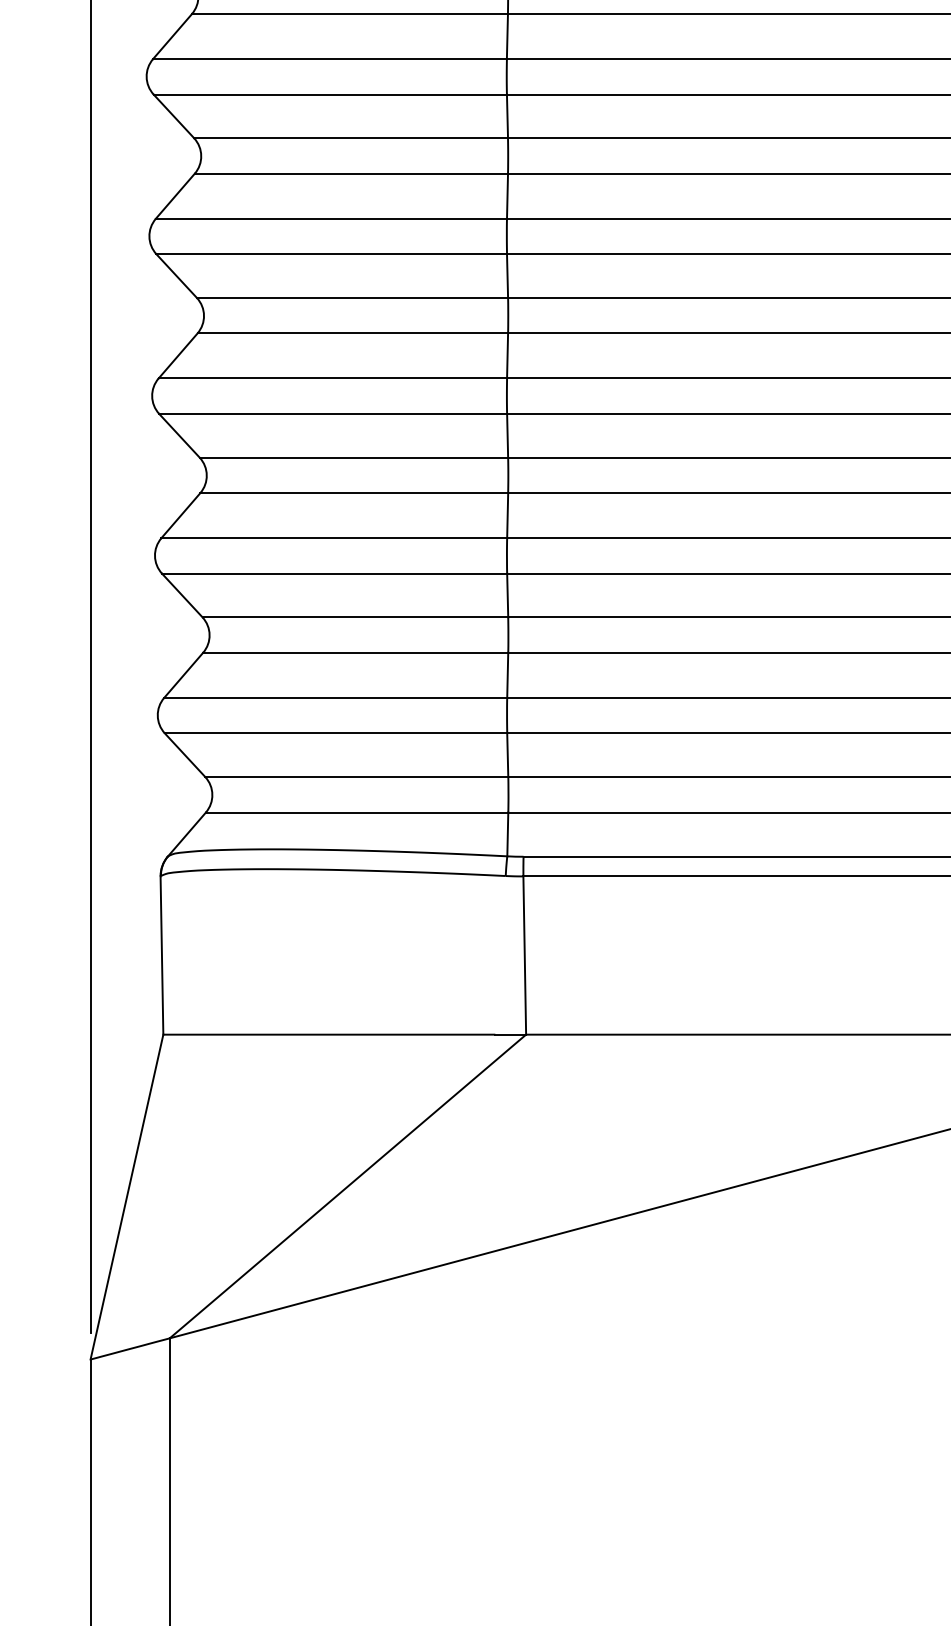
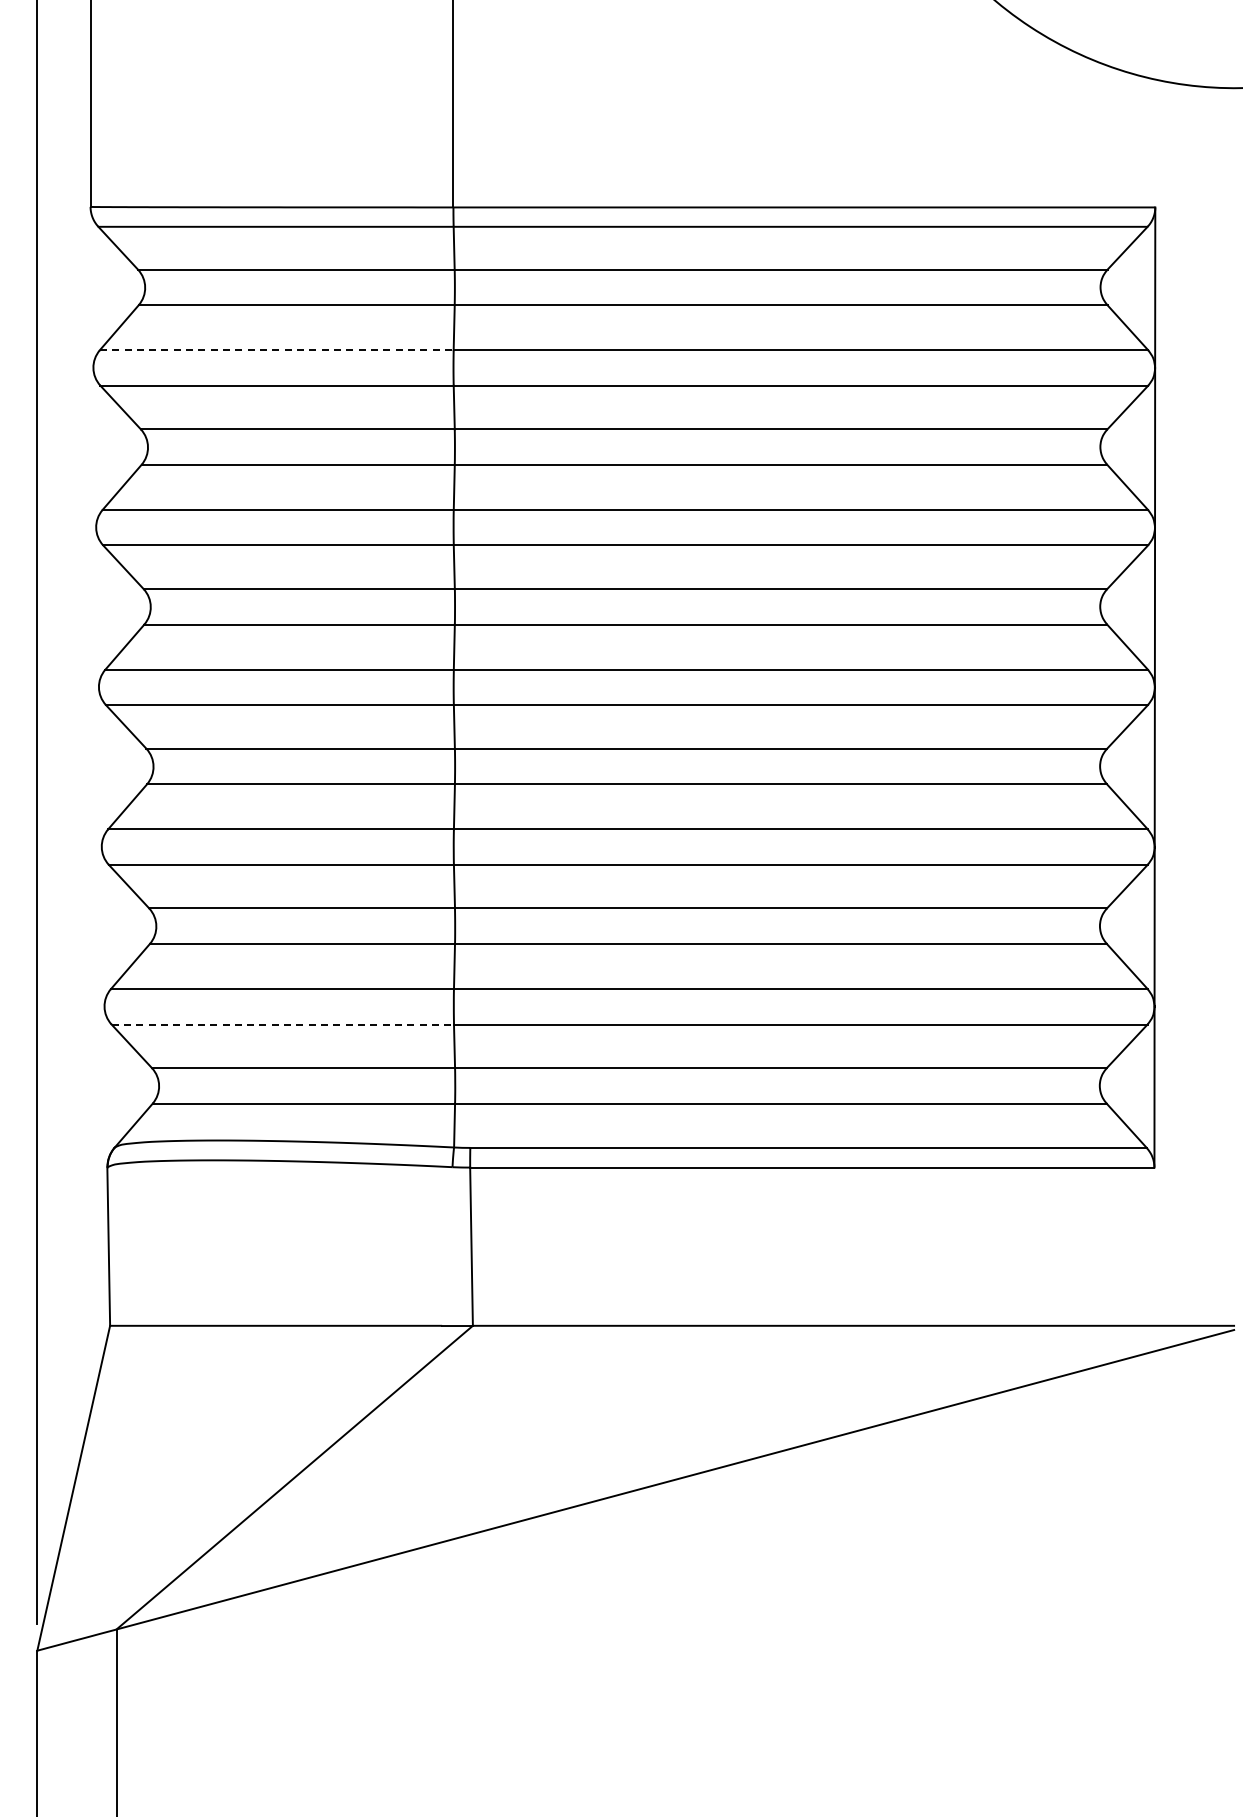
line: (329, 59) -> (276, 350), solid -> dashed
line: (336, 733) -> (283, 1024), solid -> dashed

